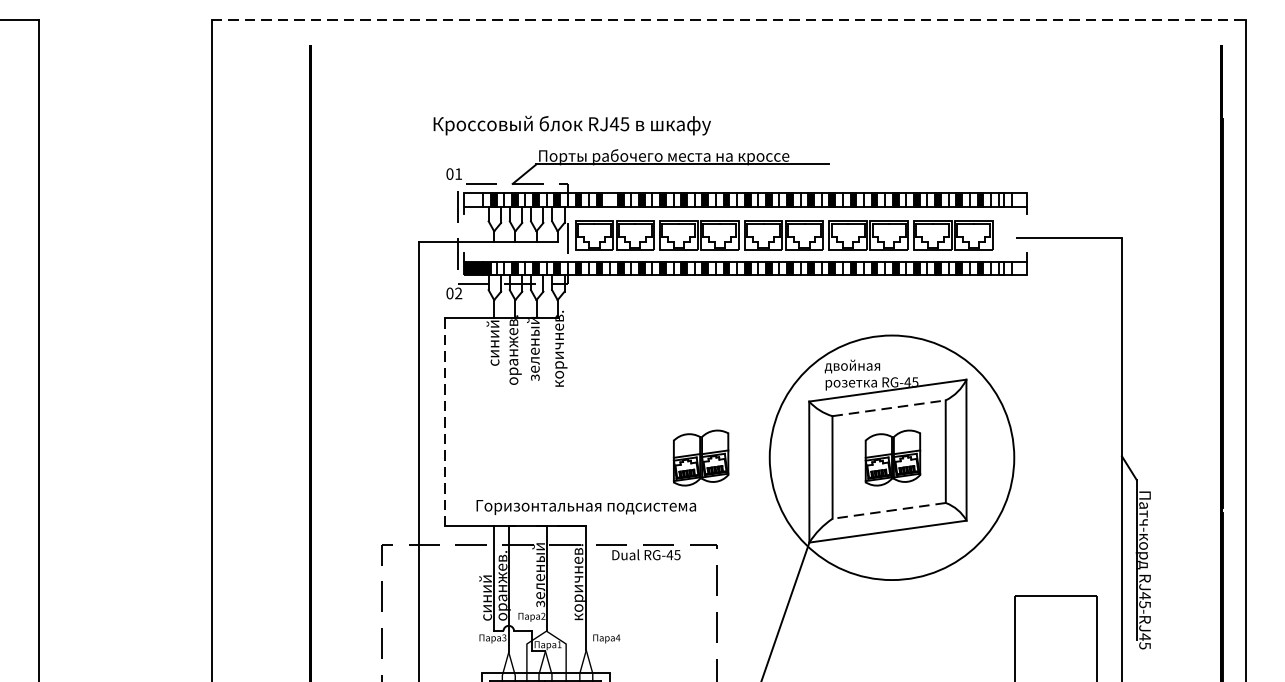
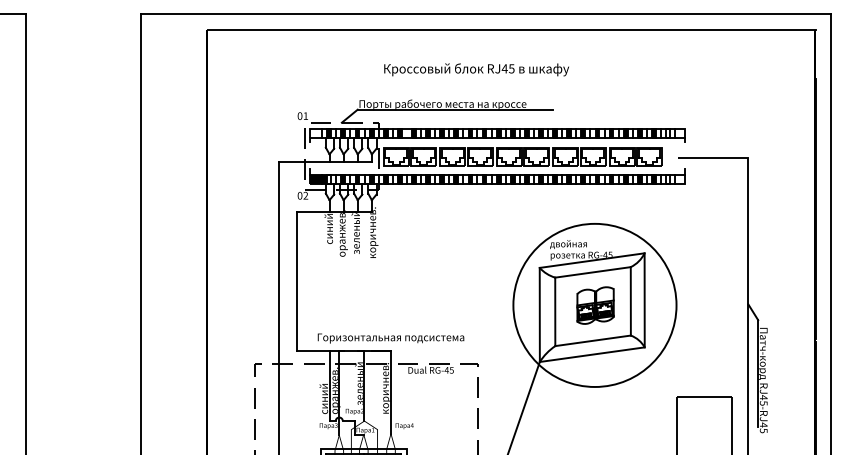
line: (729, 20) -> (486, 13), dashed -> solid
line: (766, 45) -> (511, 30), added
text: (572, 125) -> (476, 69), moved
line: (889, 408) -> (593, 272), dashed -> solid
line: (444, 423) -> (296, 282), dashed -> solid
part: (700, 457) -> (467, 305), removed
line: (888, 510) -> (592, 340), dashed -> solid

